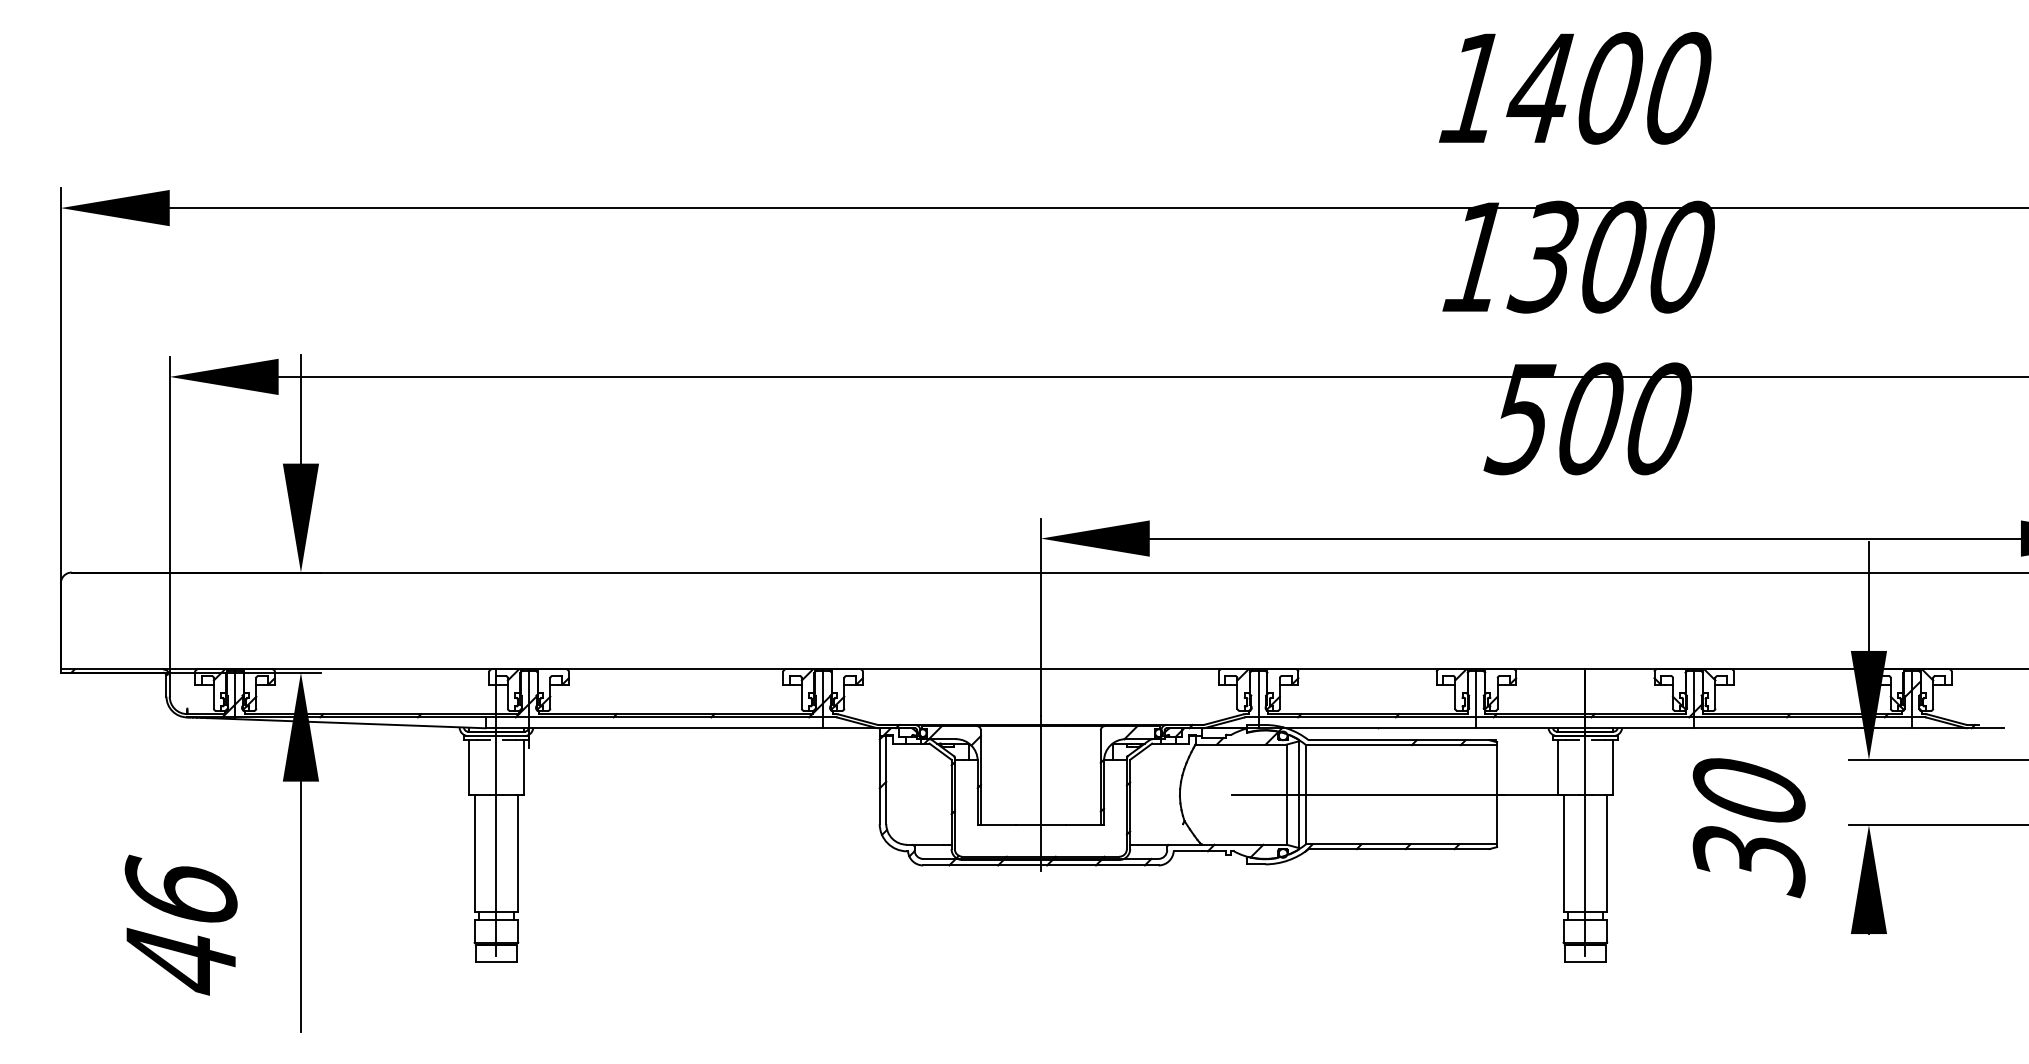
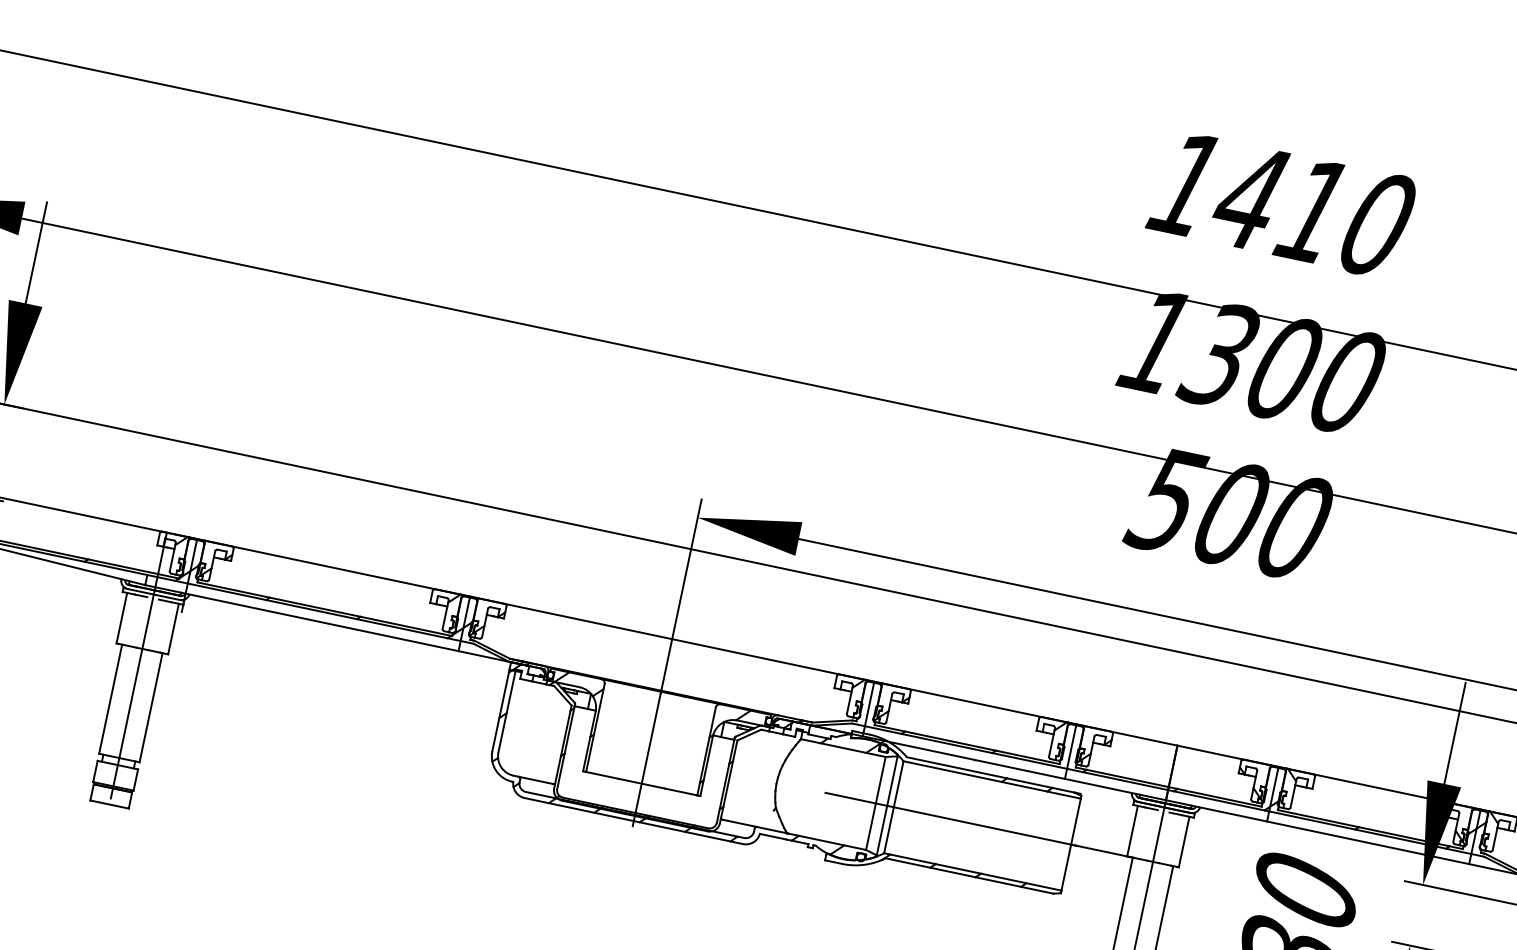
text: (1609, 88) -> (1313, 211), 1400 -> 1410

